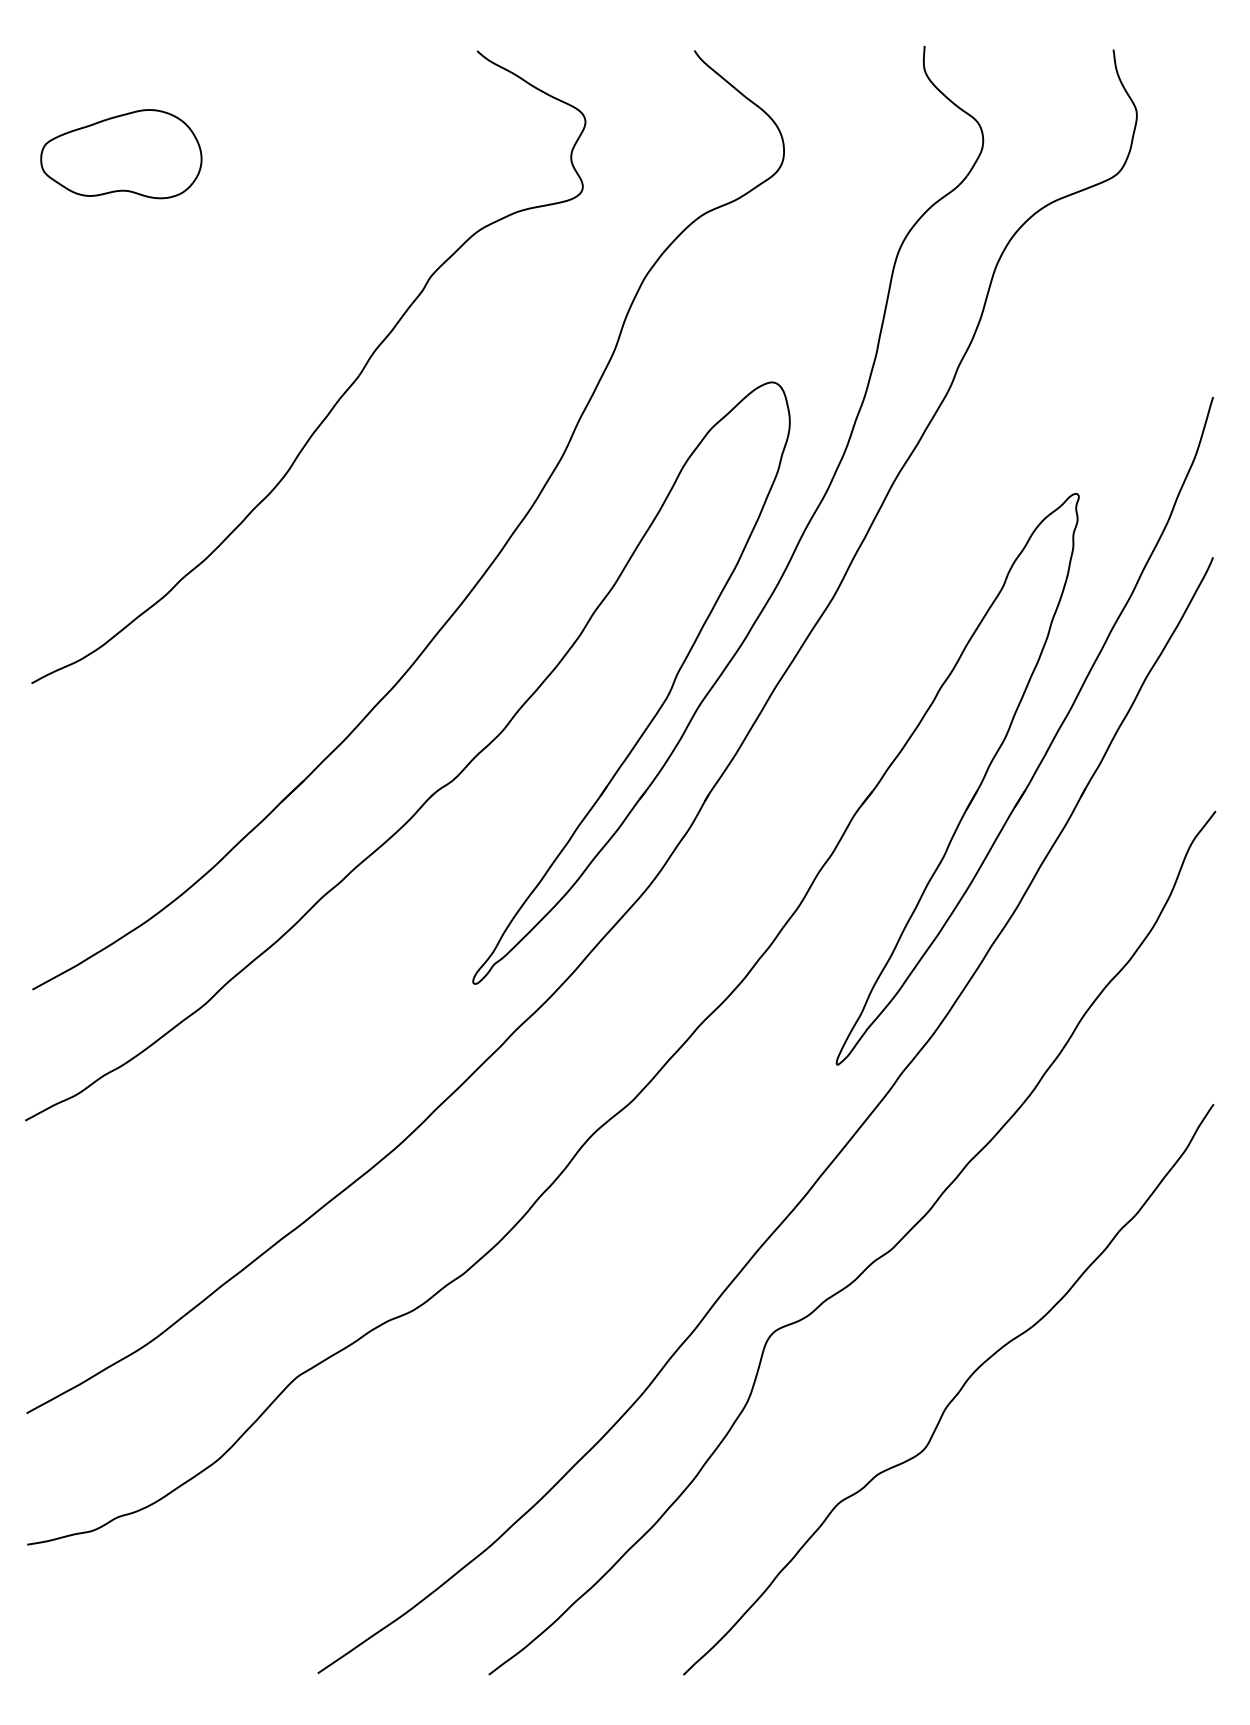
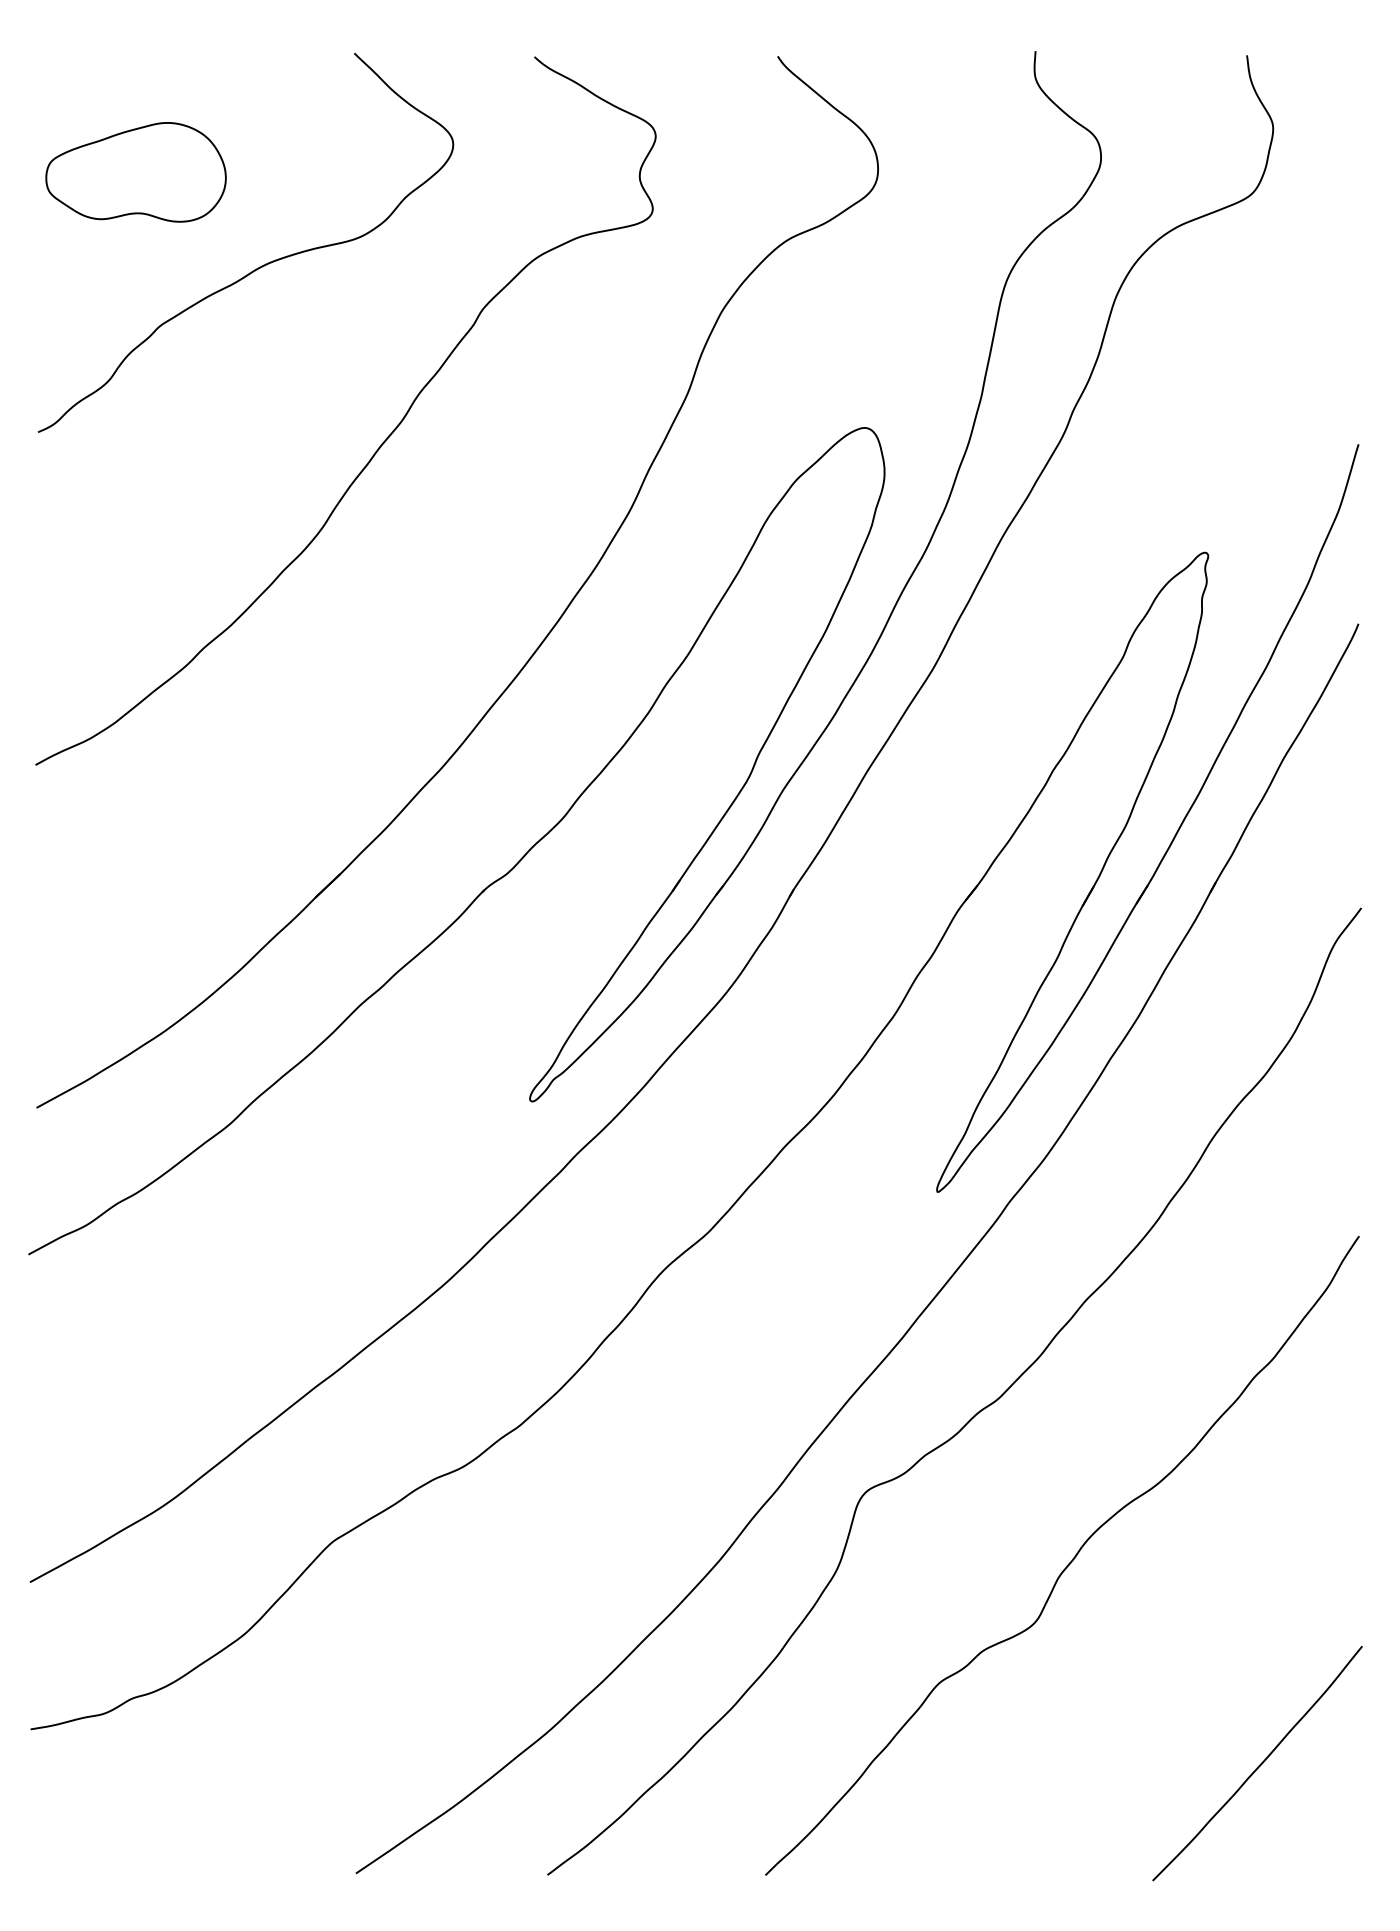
curve: (231, 238) -> (259, 266), added
curve: (1124, 1576) -> (1259, 1764), added

